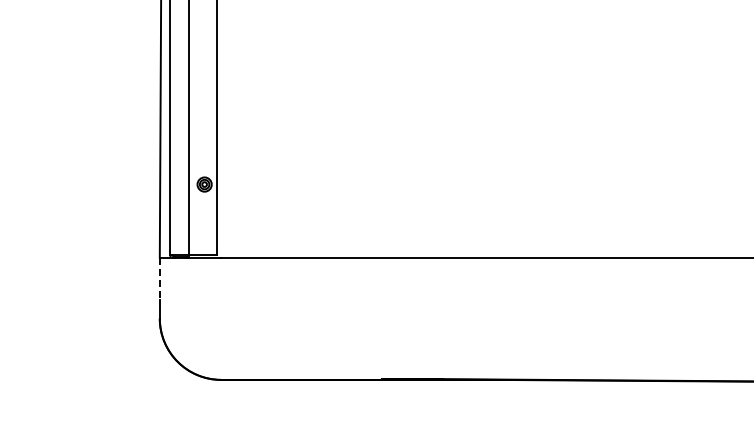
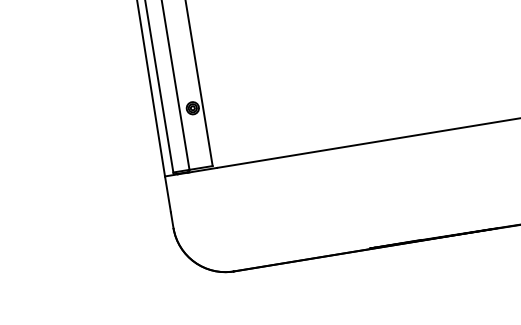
line: (159, 279) -> (167, 194), dashed -> solid

